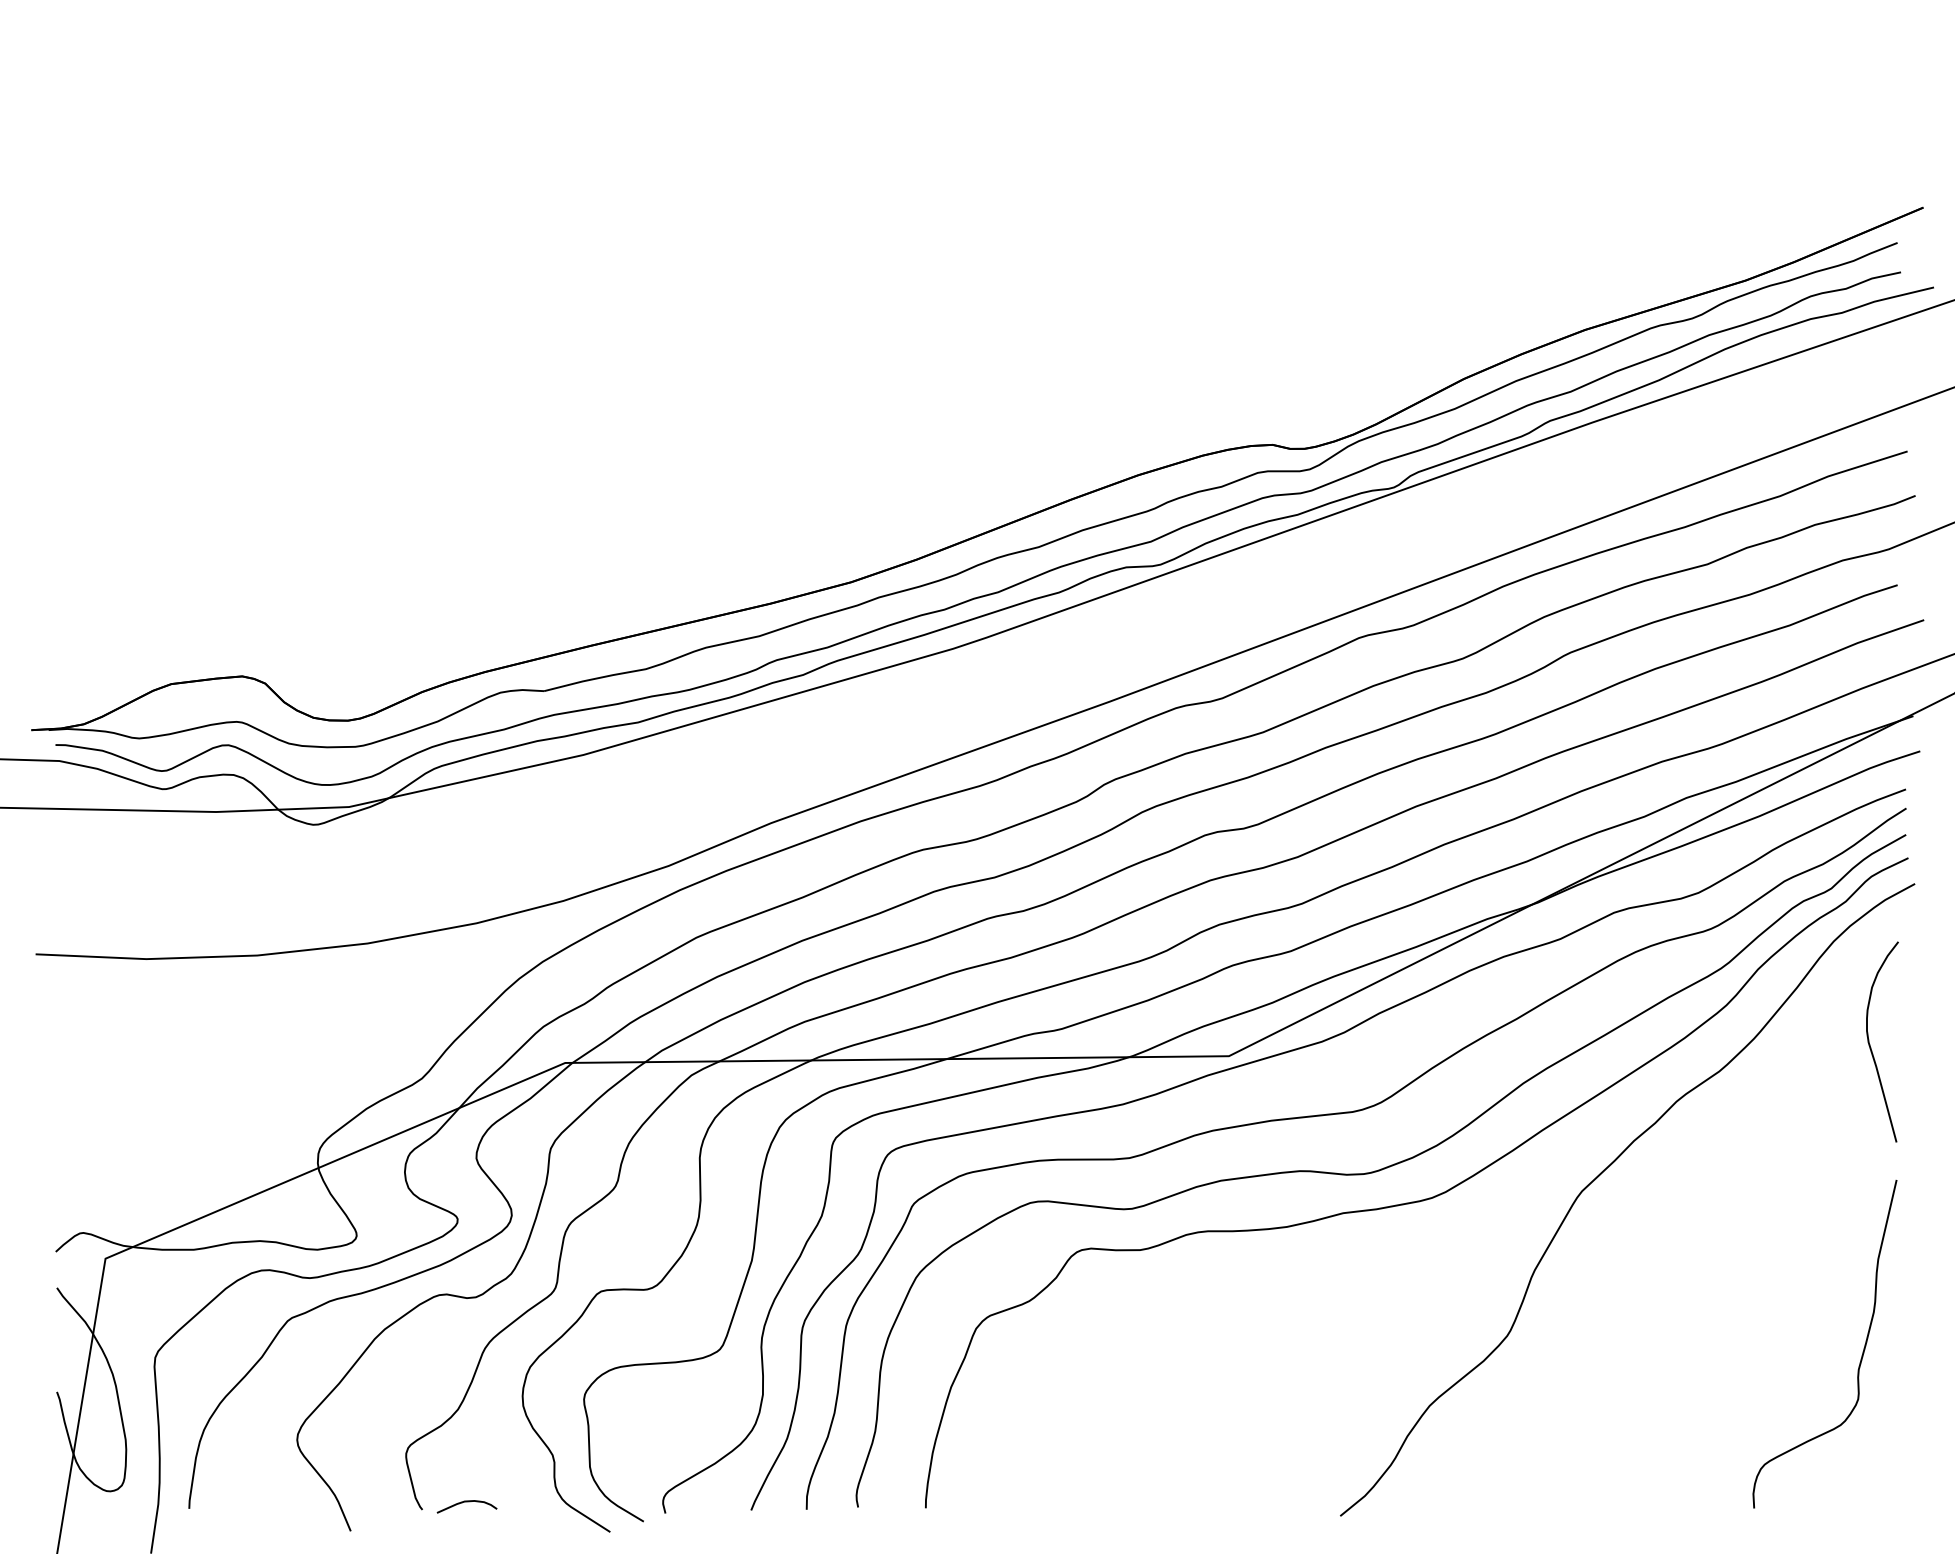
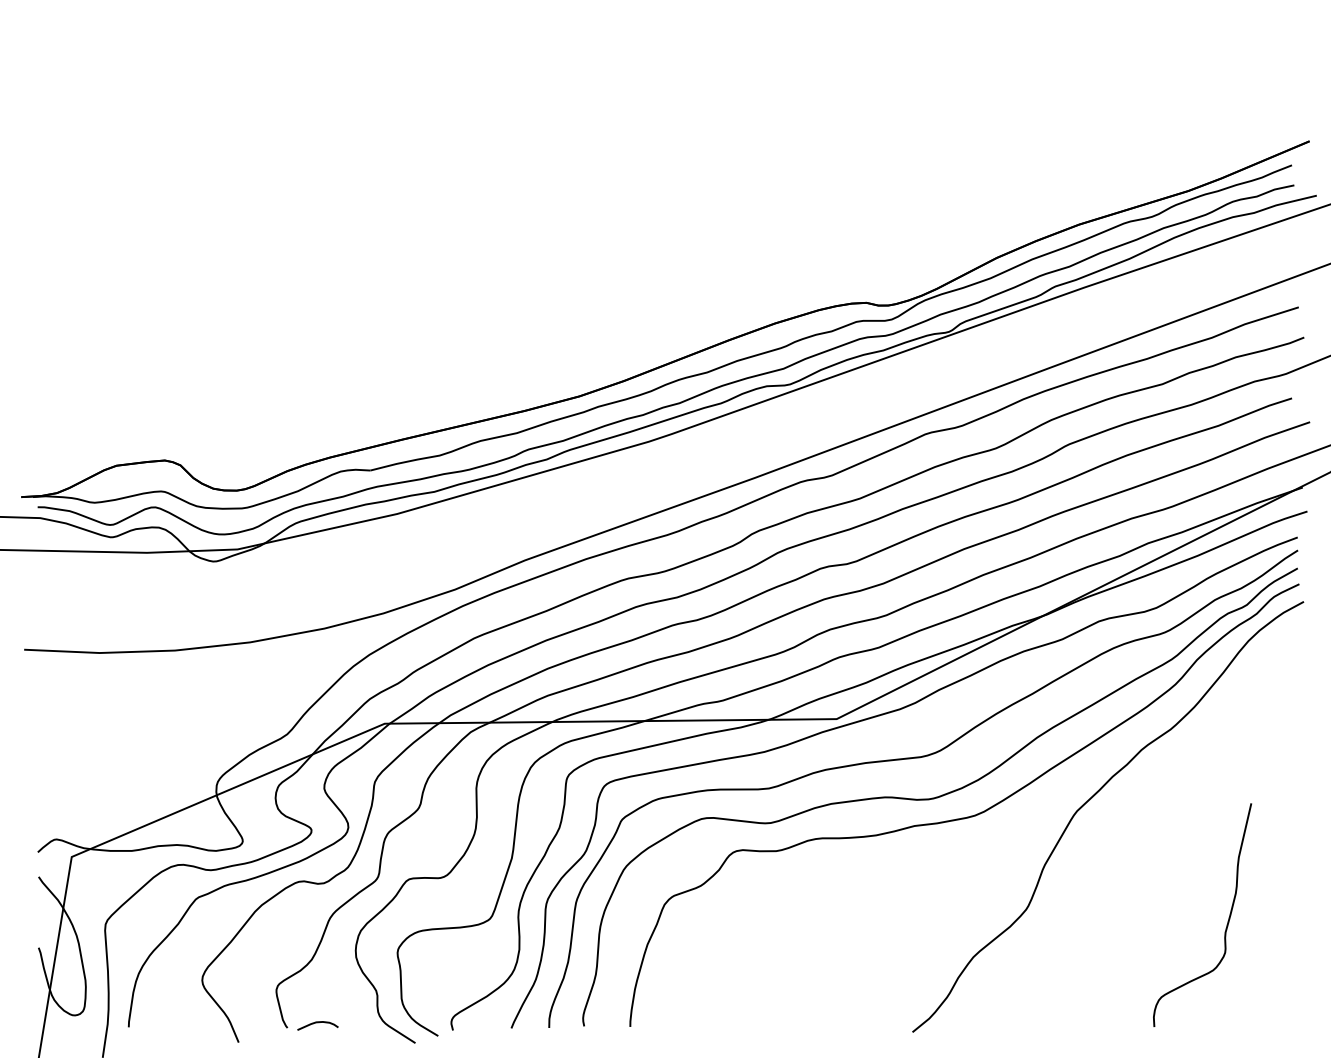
curve: (1871, 1046) -> (1274, 712), removed
curve: (1861, 1353) -> (1227, 921), moved

